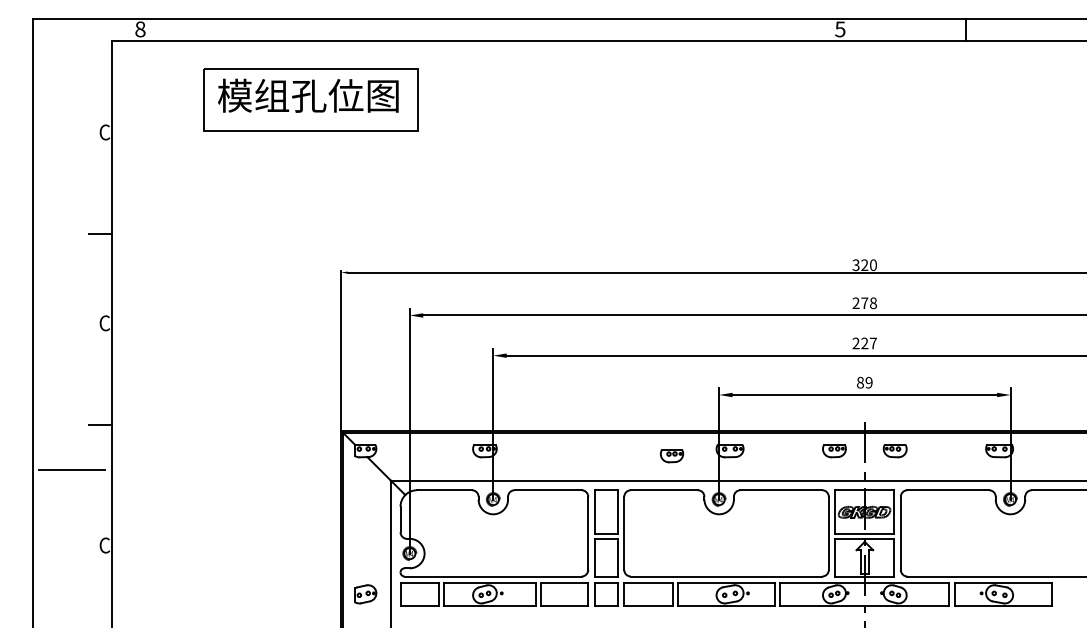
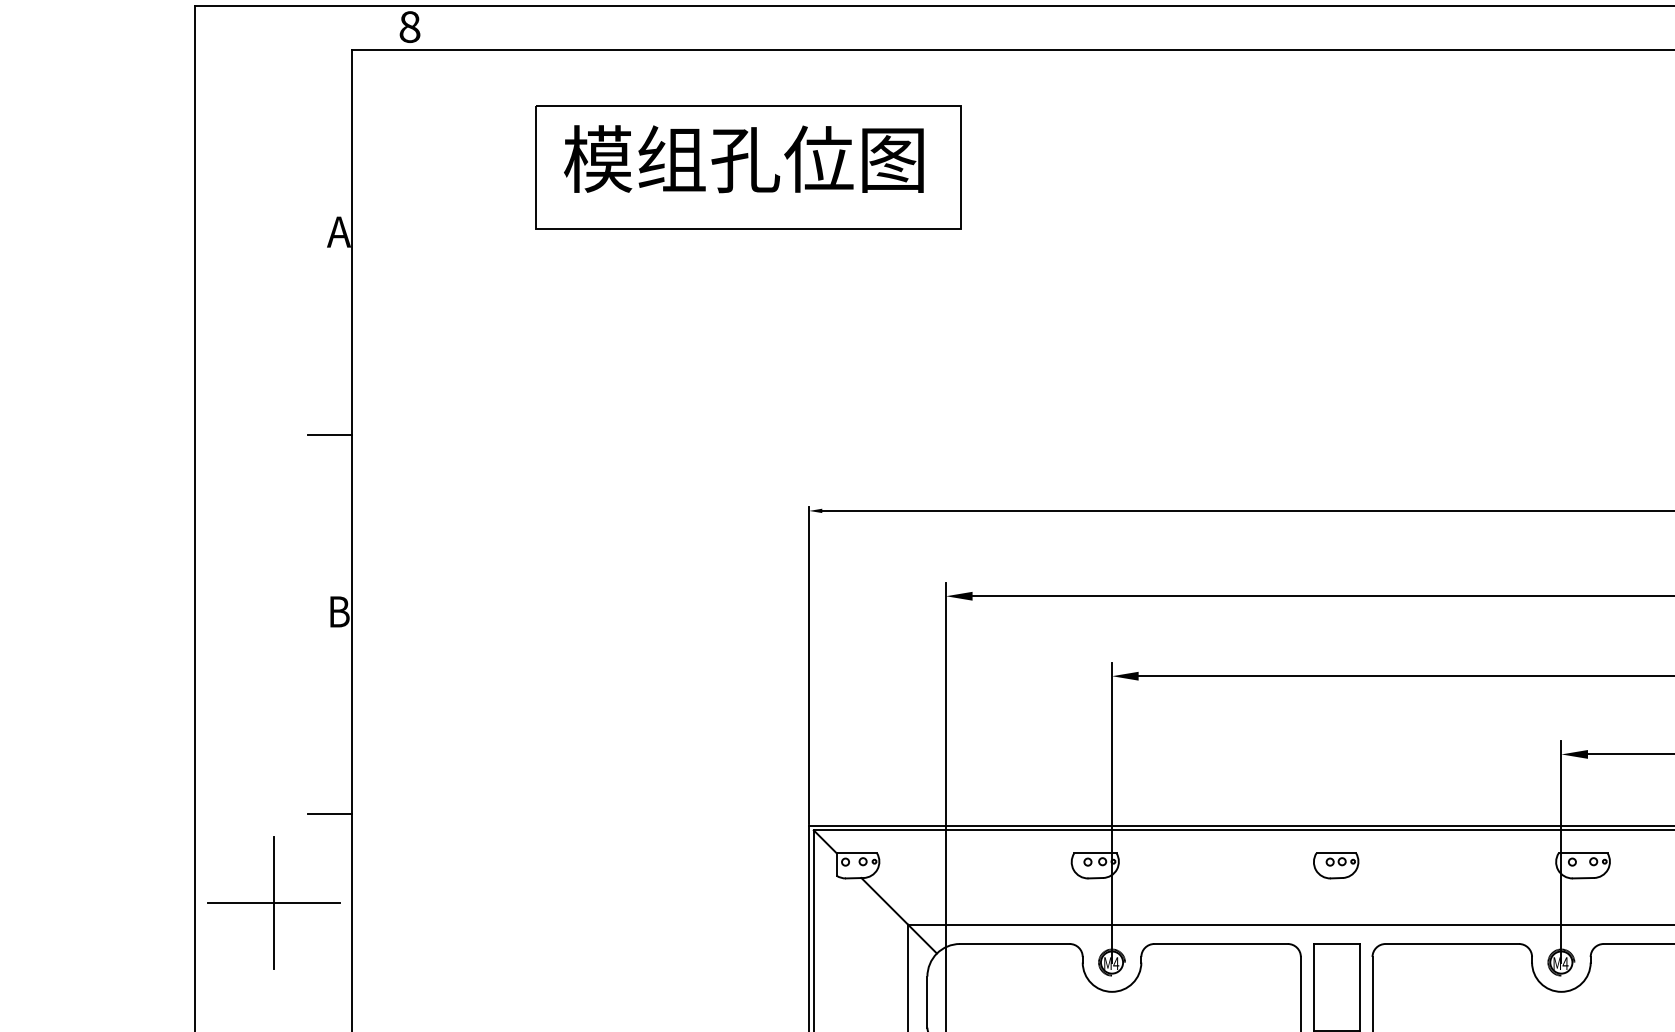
text: (104, 132) -> (338, 232), C -> A
text: (104, 323) -> (338, 612), C -> B
part: (672, 456) -> (1337, 866), moved
line: (72, 469) -> (274, 902), added

